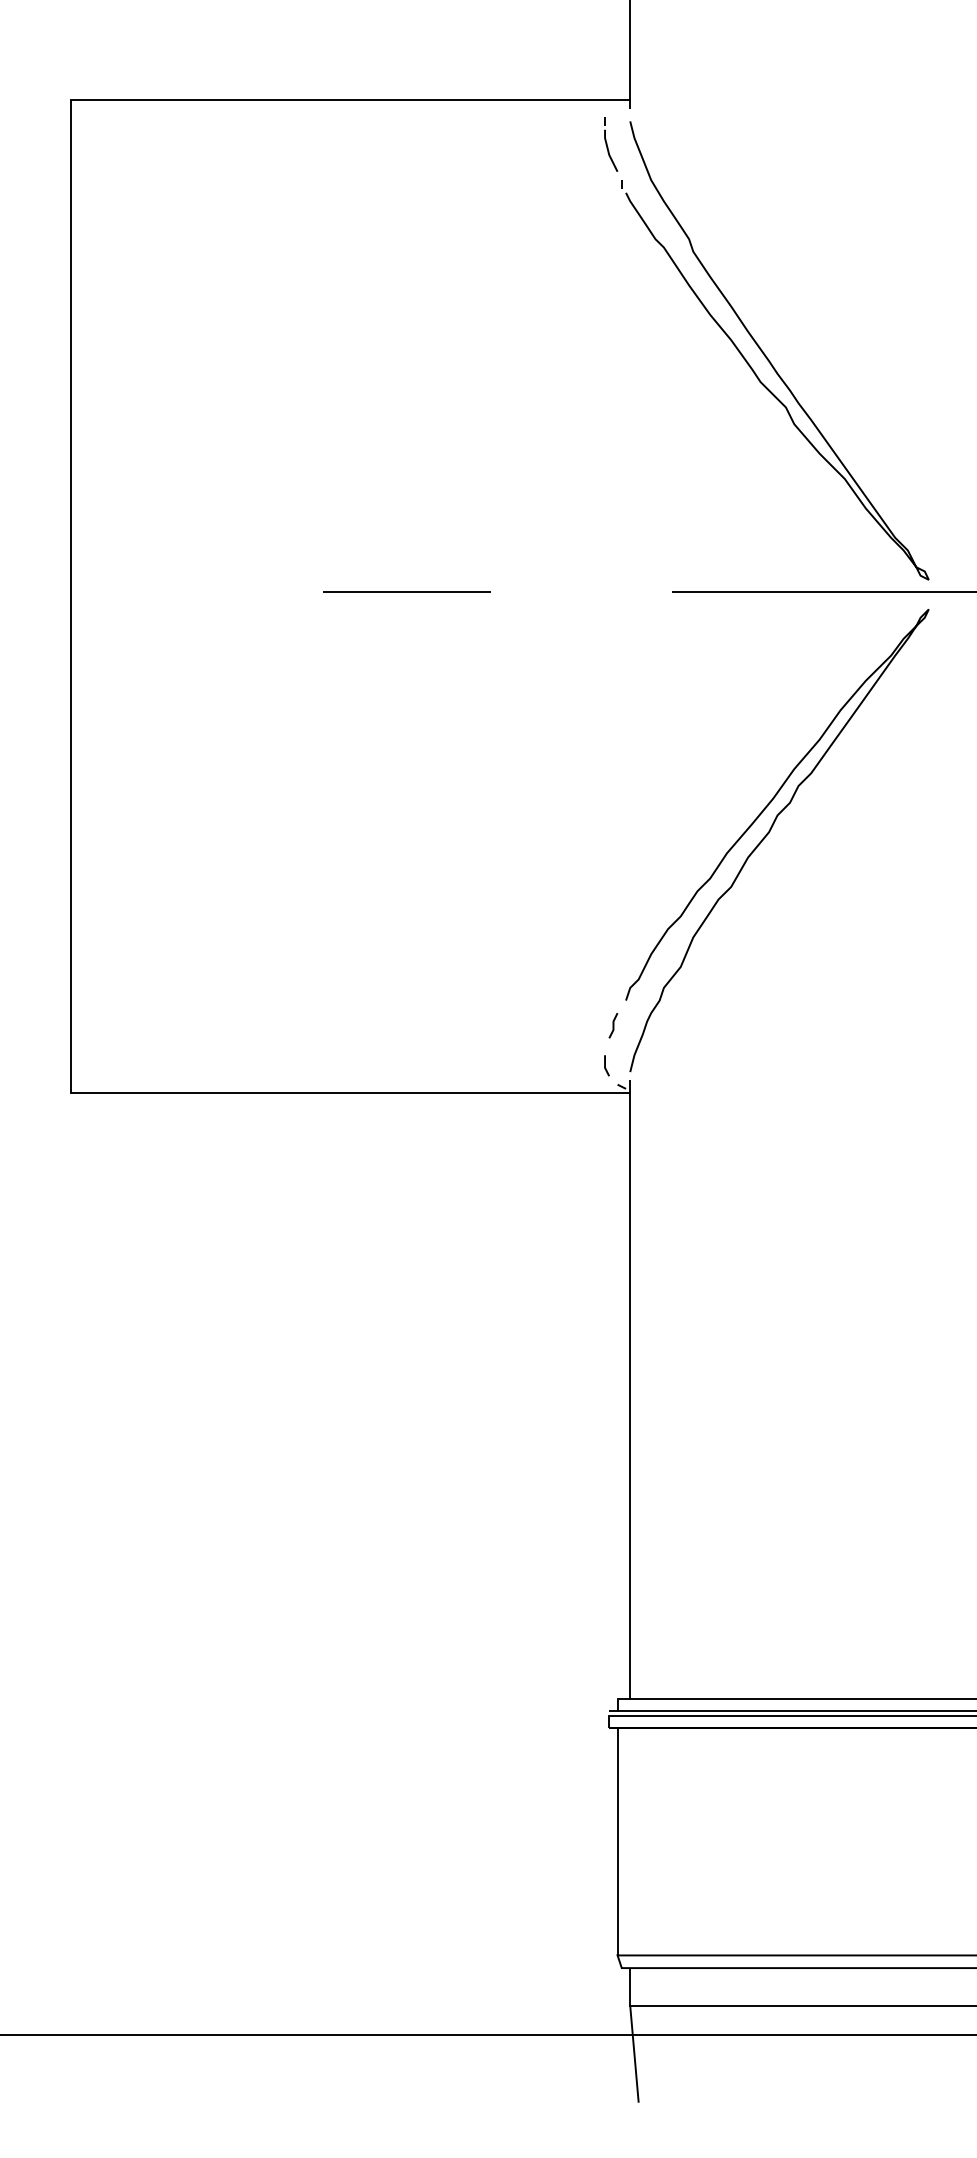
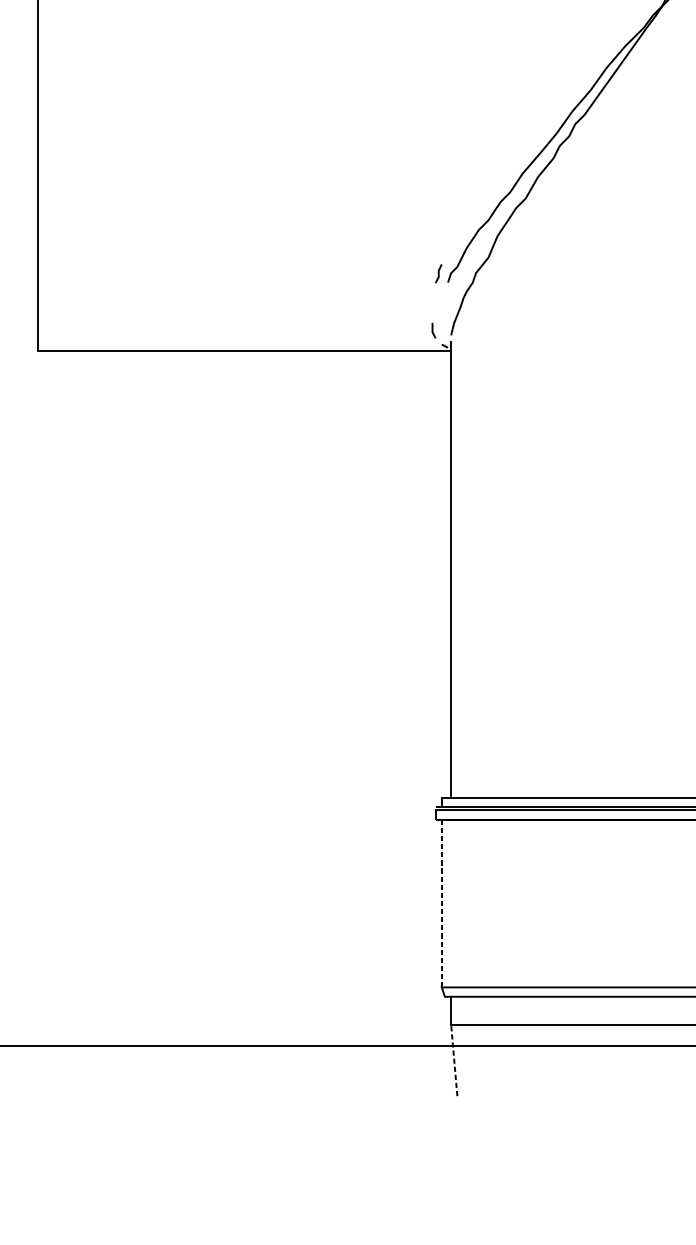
part: (613, 1025) -> (438, 273), moved
line: (617, 1841) -> (441, 903), solid -> dashed
line: (634, 2054) -> (454, 1060), solid -> dashed

